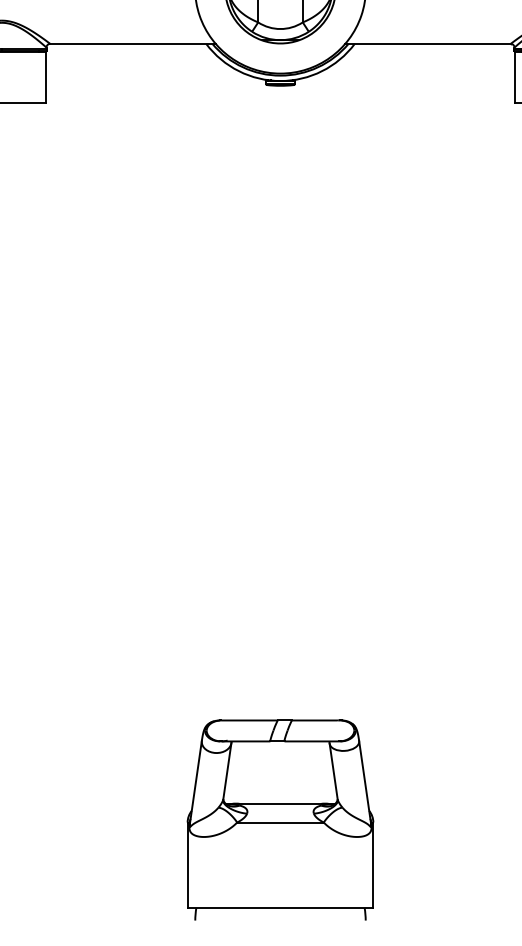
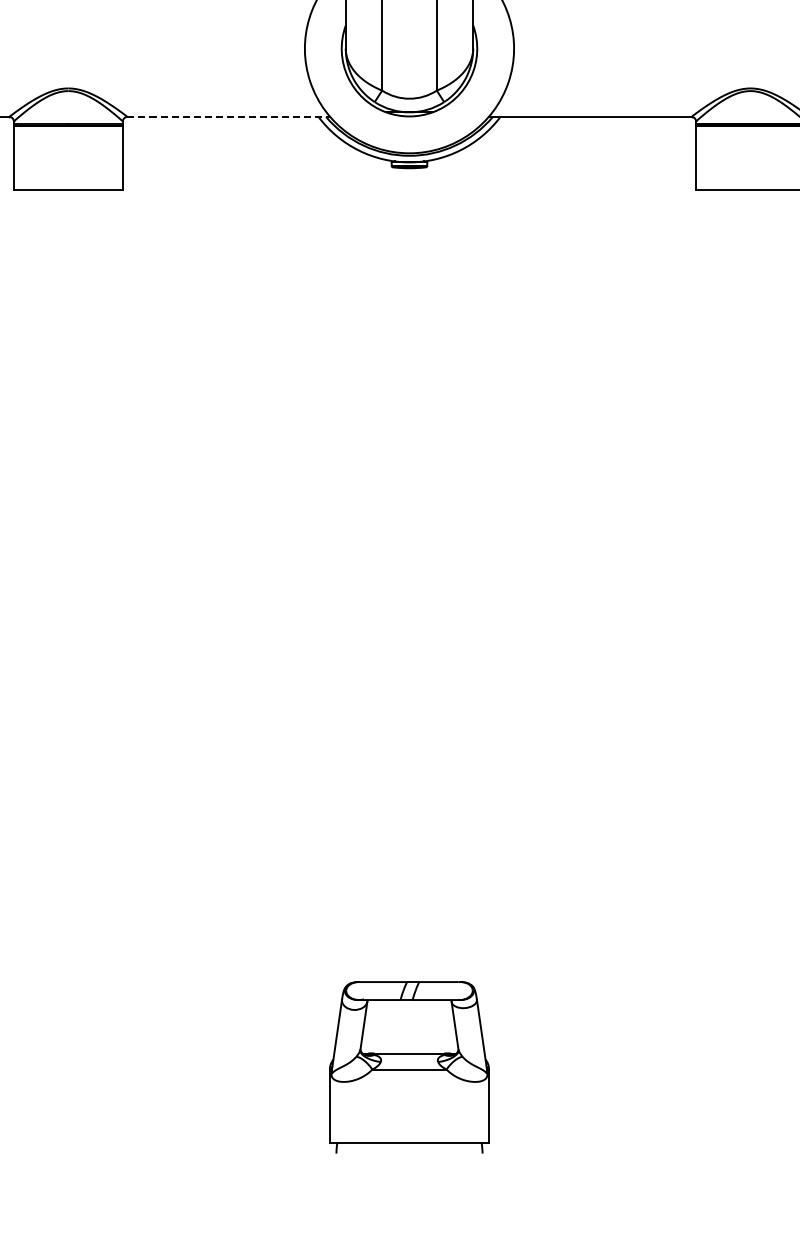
line: (133, 43) -> (229, 116), solid -> dashed
part: (280, 820) -> (409, 1067), size x0.7

